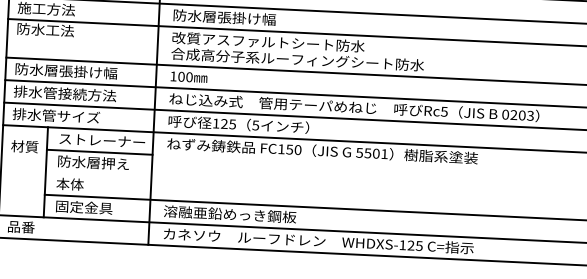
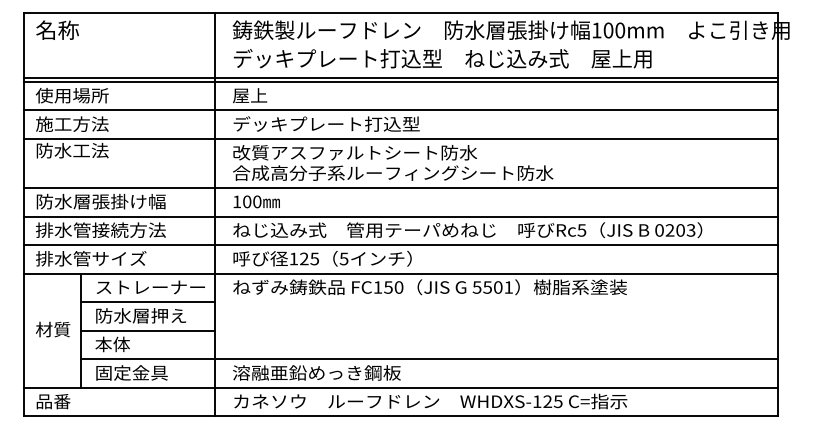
text: (246, 18) -> (326, 123), 防水層張掛け幅 -> デッキプレート打込型
text: (25, 146) -> (53, 329), moved
line: (98, 174) -> (148, 330), added

